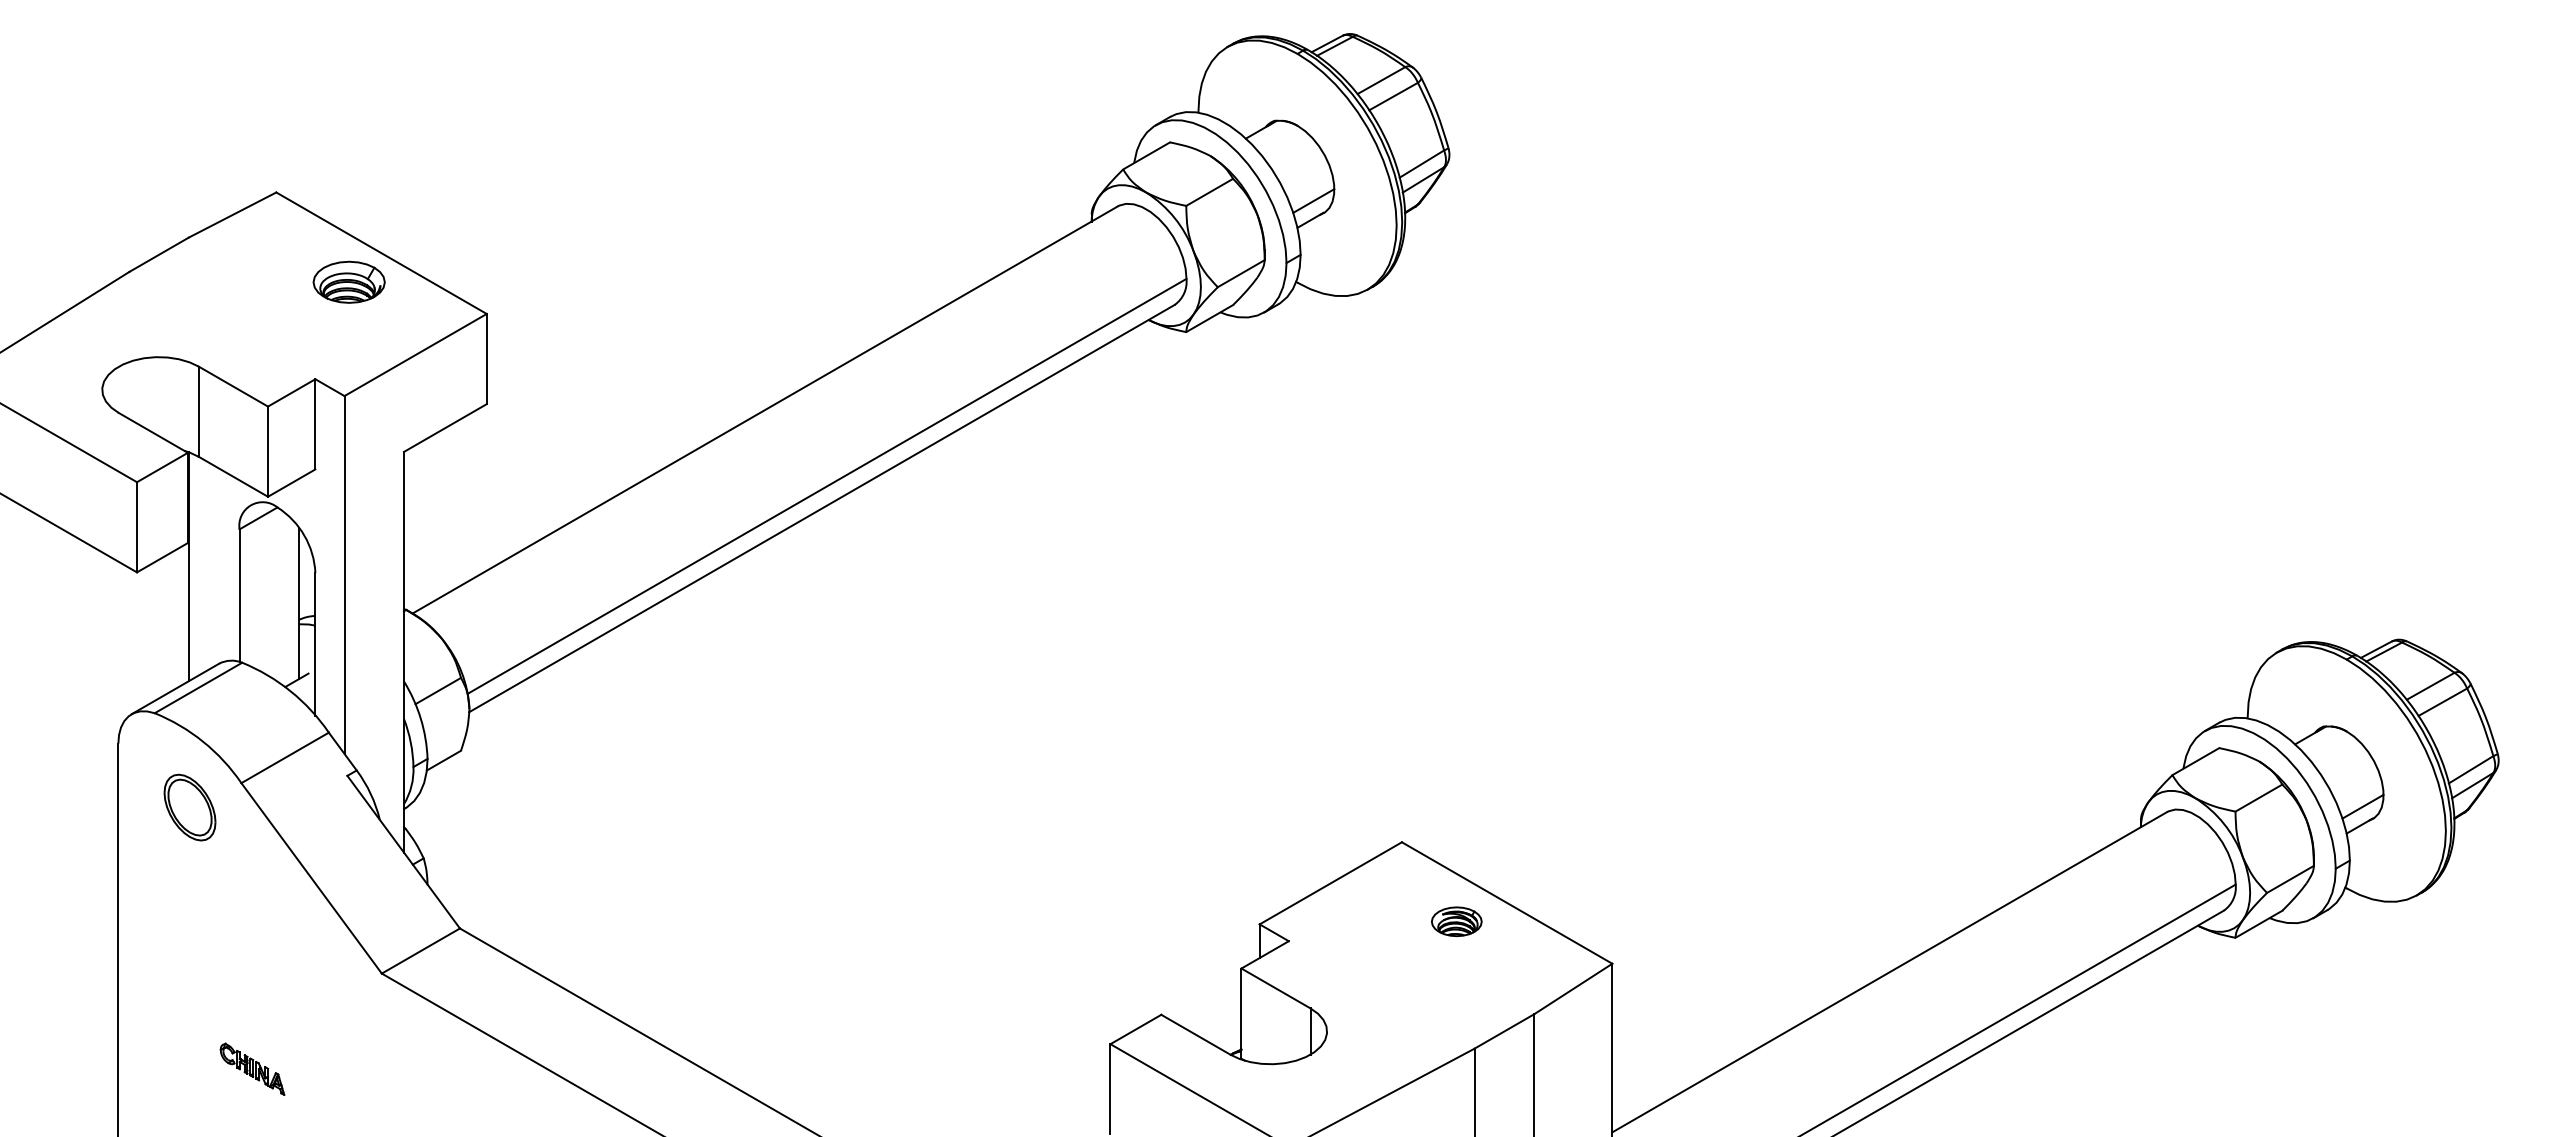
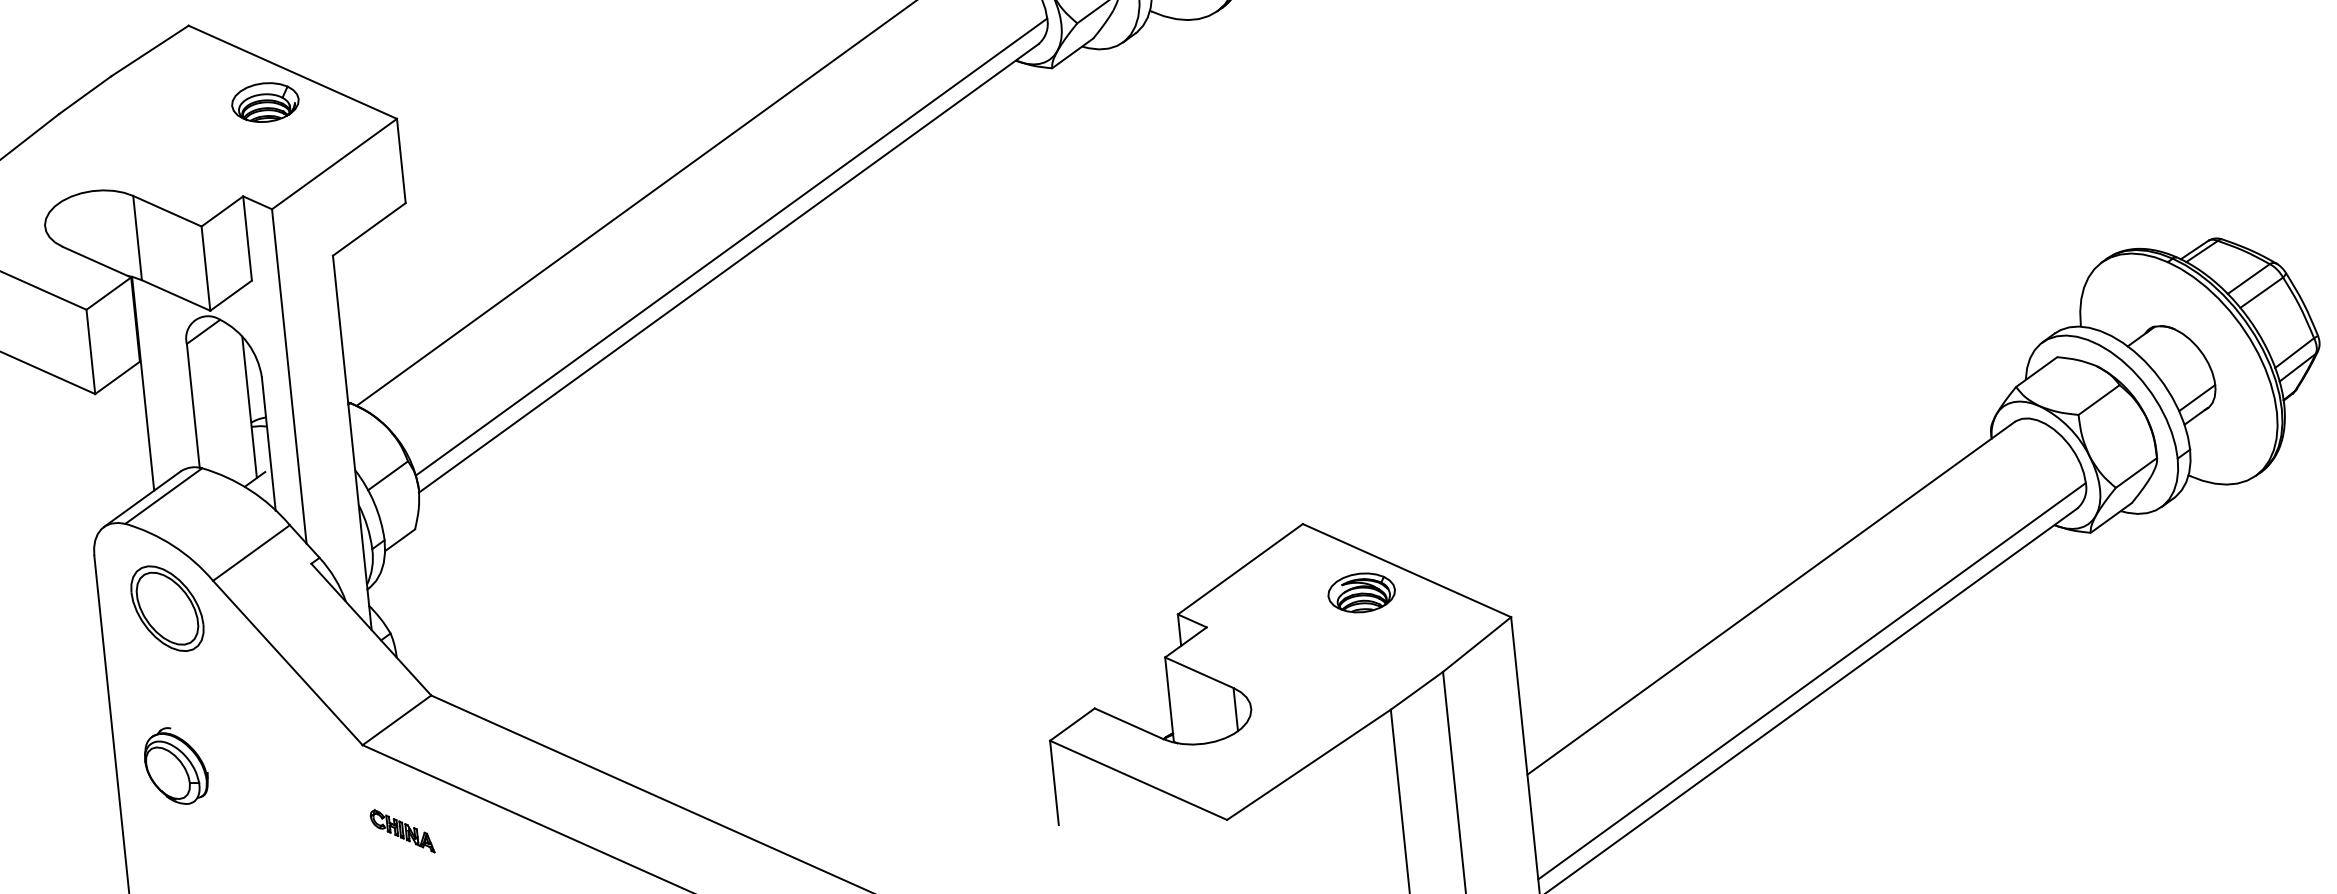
part: (189, 807) -> (166, 608), size x1.43
part: (1456, 921) -> (1361, 592), size x1.43
part: (181, 975) -> (175, 766), added
part: (252, 1068) -> (402, 830), moved

